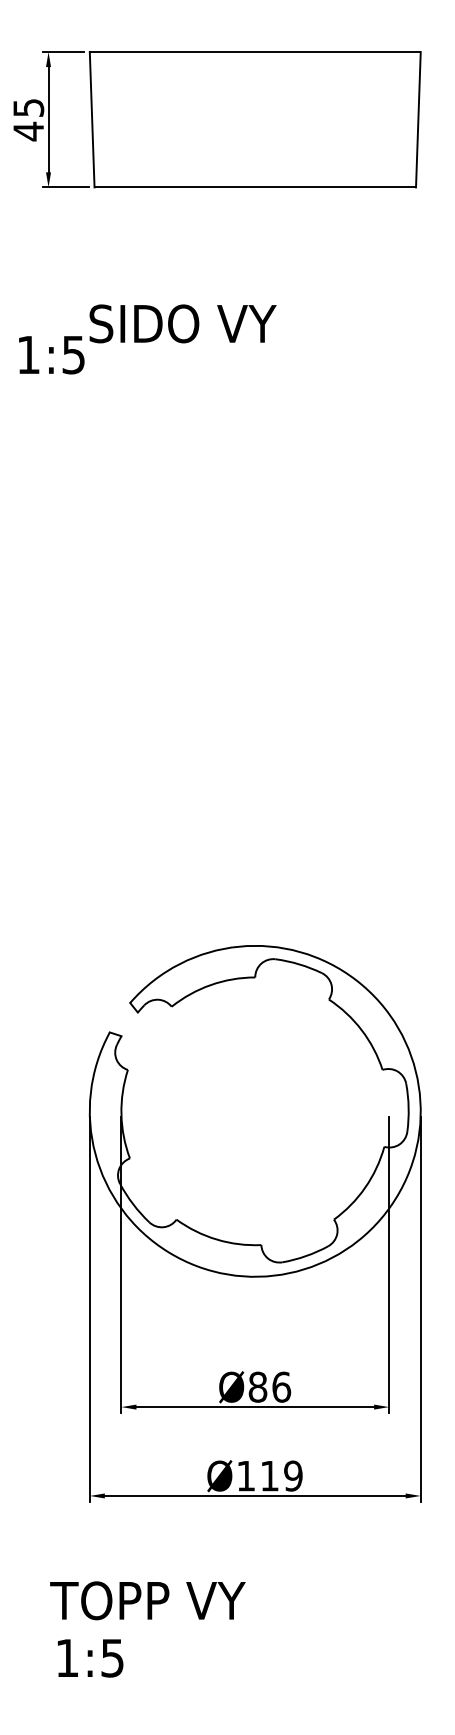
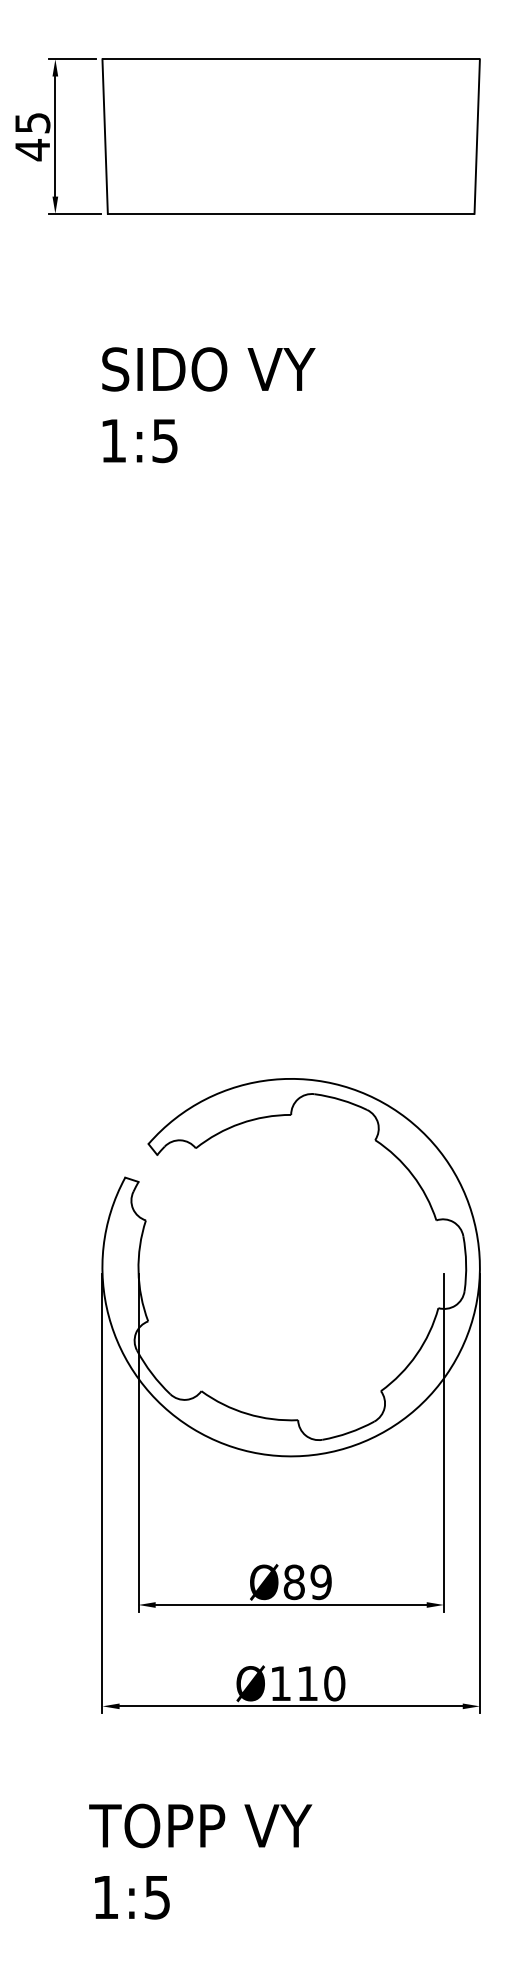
text: (51, 355) -> (139, 441), moved
text: (281, 1387) -> (321, 1582), Ø86 -> Ø89
text: (293, 1475) -> (334, 1683), Ø119 -> Ø110
text: (147, 1600) -> (200, 1825), moved
text: (90, 1658) -> (132, 1897), moved

